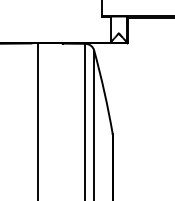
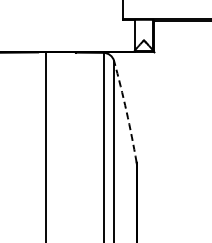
arc: (104, 92) -> (126, 111), solid -> dashed

